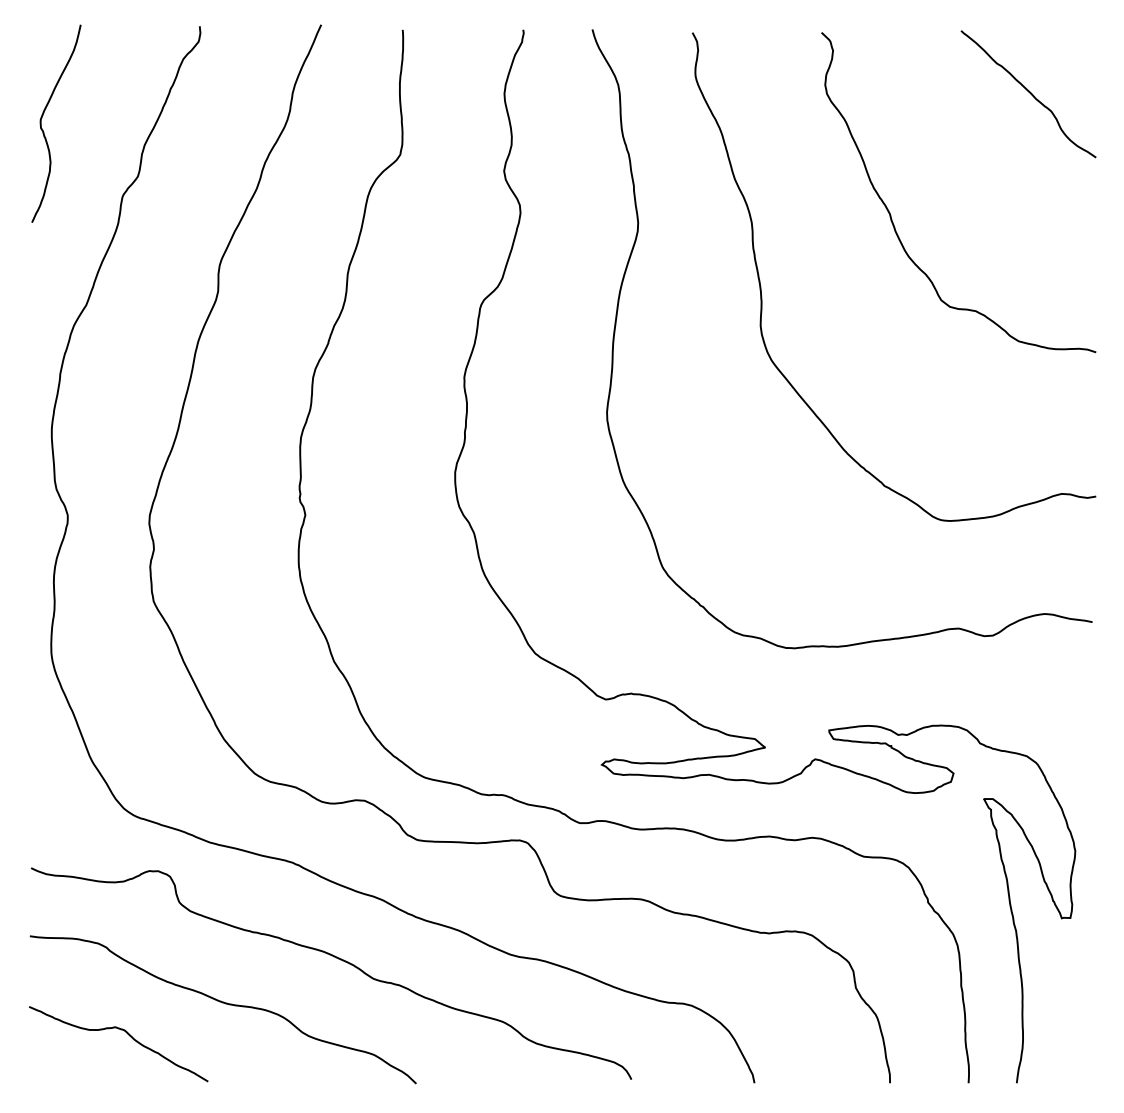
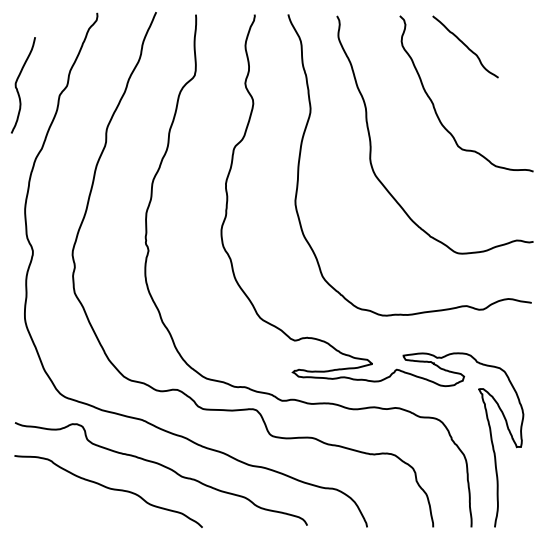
curve: (1028, 93) -> (465, 46), moved
curve: (44, 130) -> (17, 88), moved
curve: (122, 1032) -> (59, 502), removed

